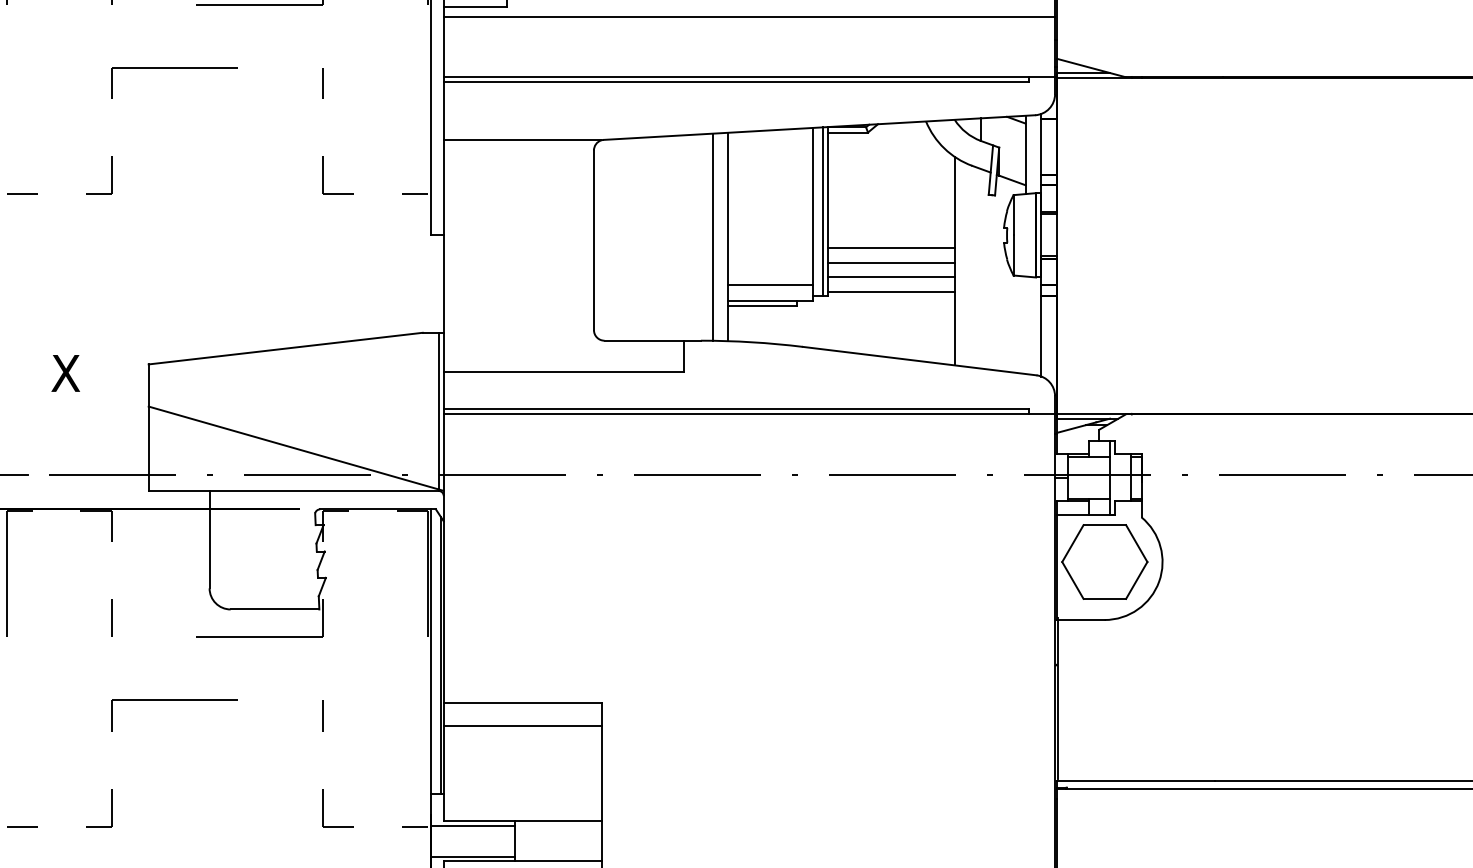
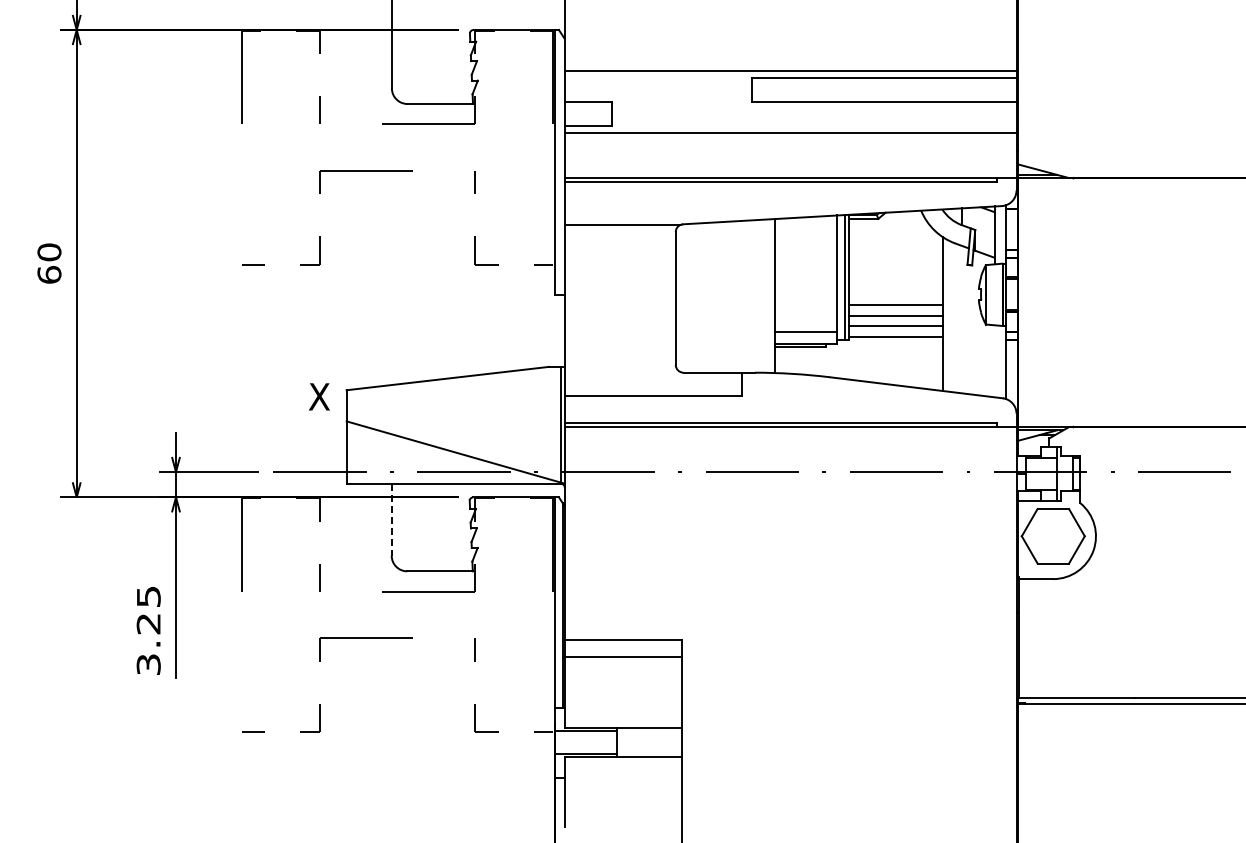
line: (712, 236) -> (763, 295), removed
text: (64, 372) -> (318, 396), moved
line: (209, 540) -> (391, 520), solid -> dashed

